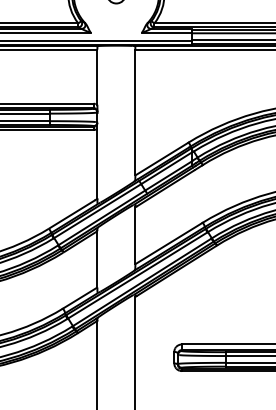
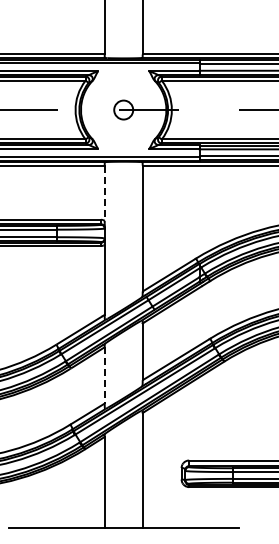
line: (97, 77) -> (104, 193), solid -> dashed
line: (97, 259) -> (104, 375), solid -> dashed

